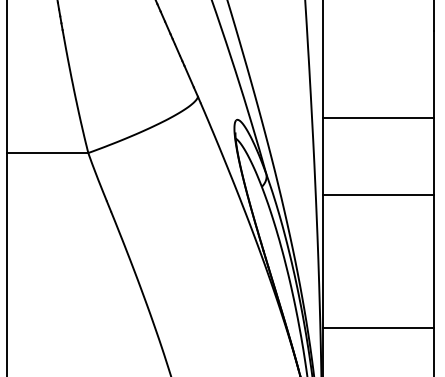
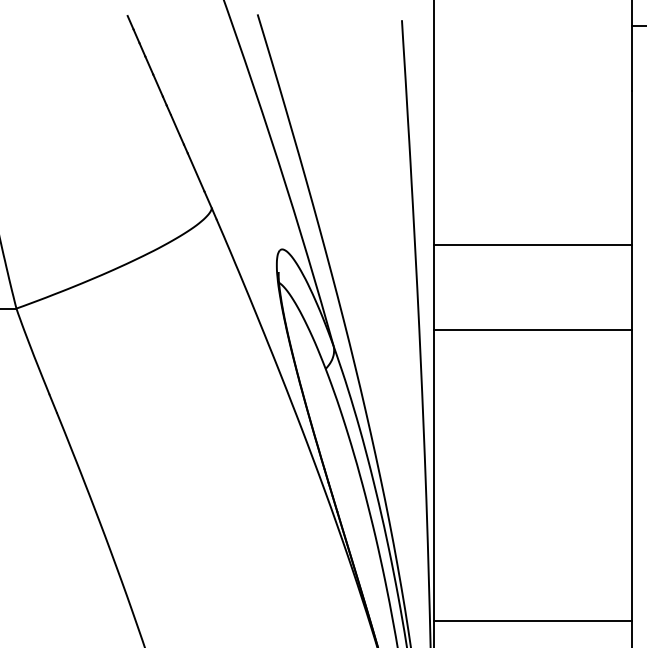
line: (377, 194) -> (531, 329), moved

